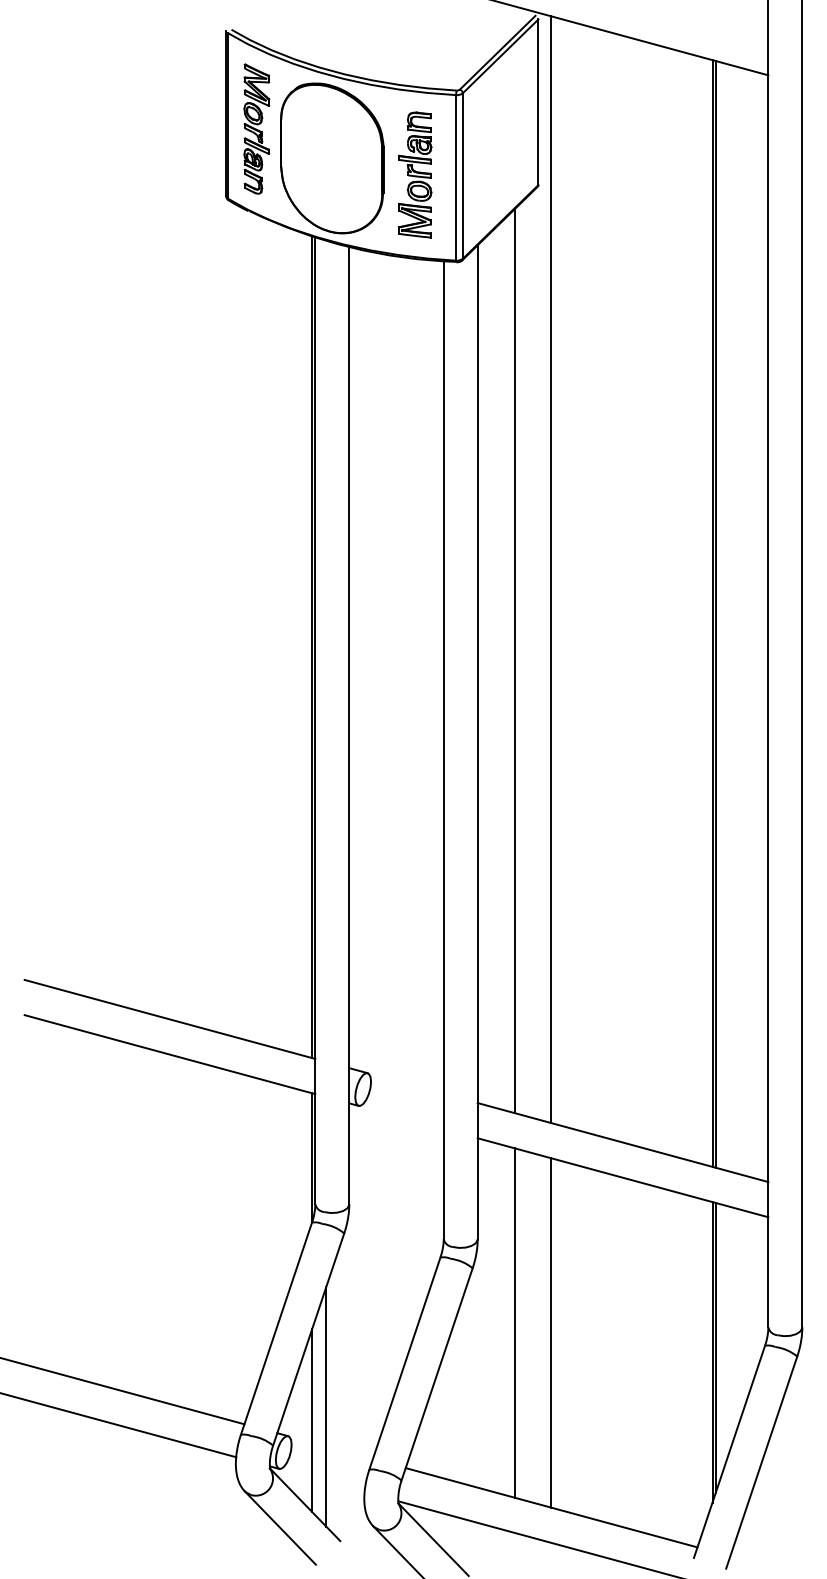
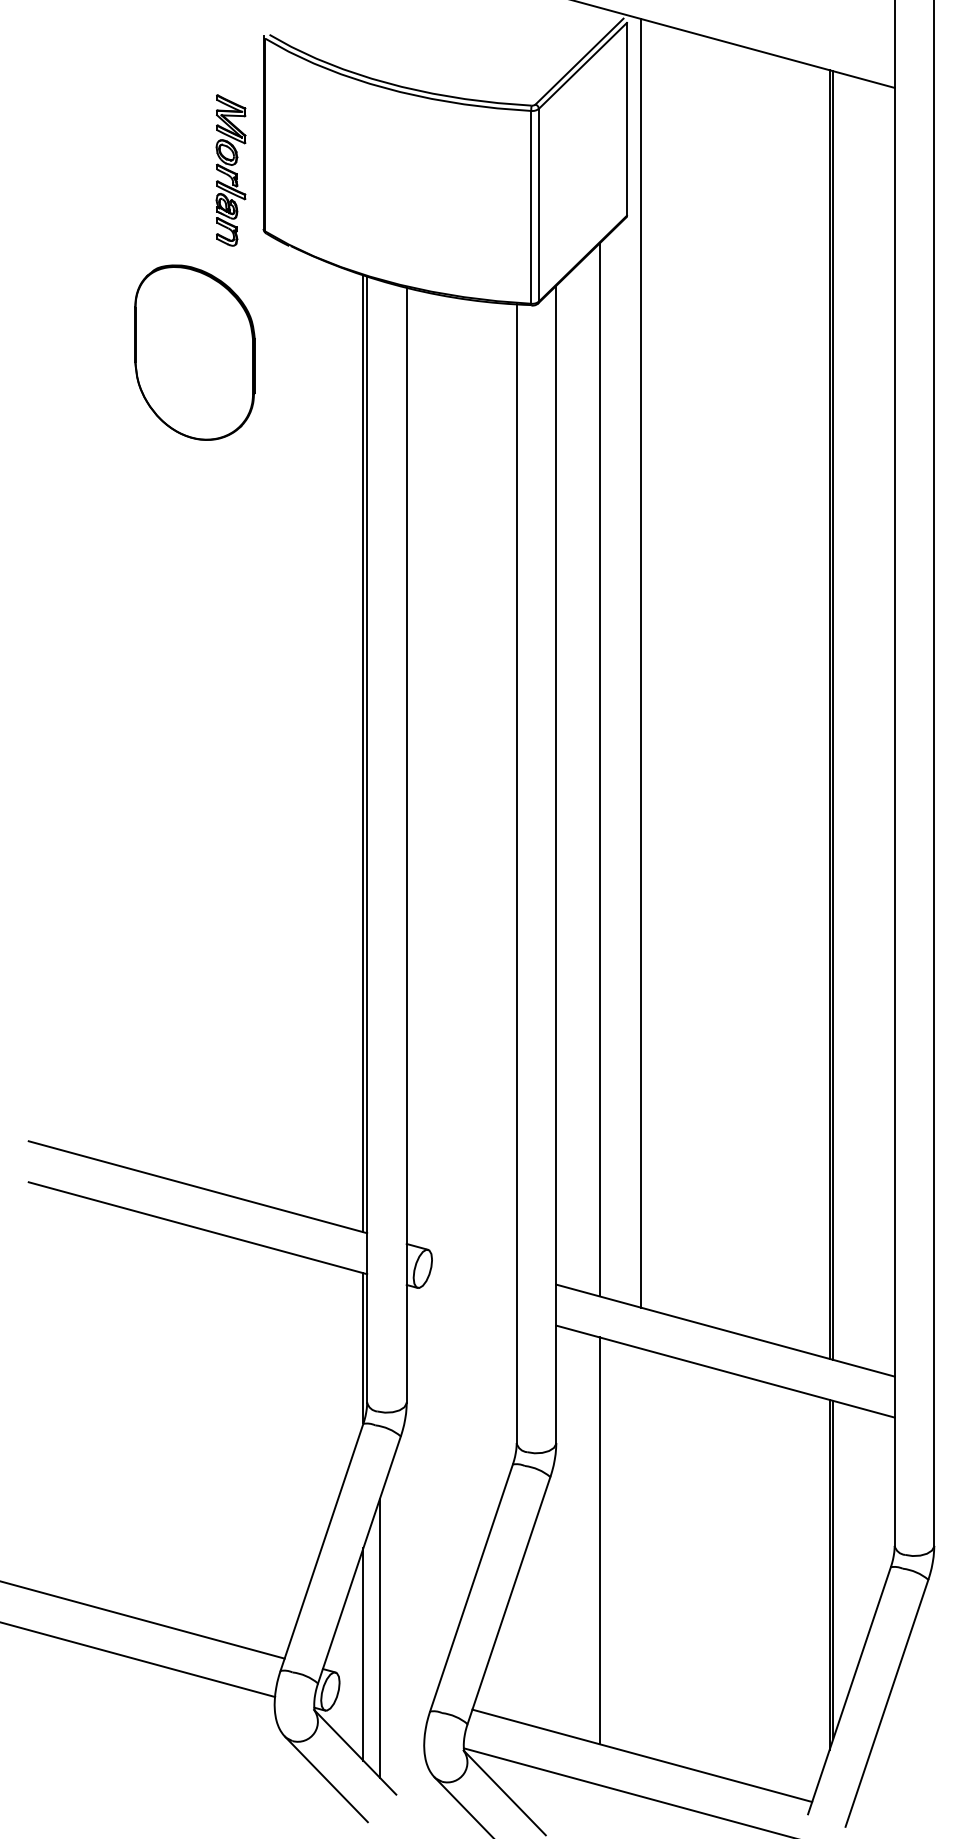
part: (256, 129) -> (230, 170), moved
part: (331, 158) -> (194, 352), moved
part: (415, 174) -> (483, 203), removed
line: (550, 1332) -> (641, 1551), removed

